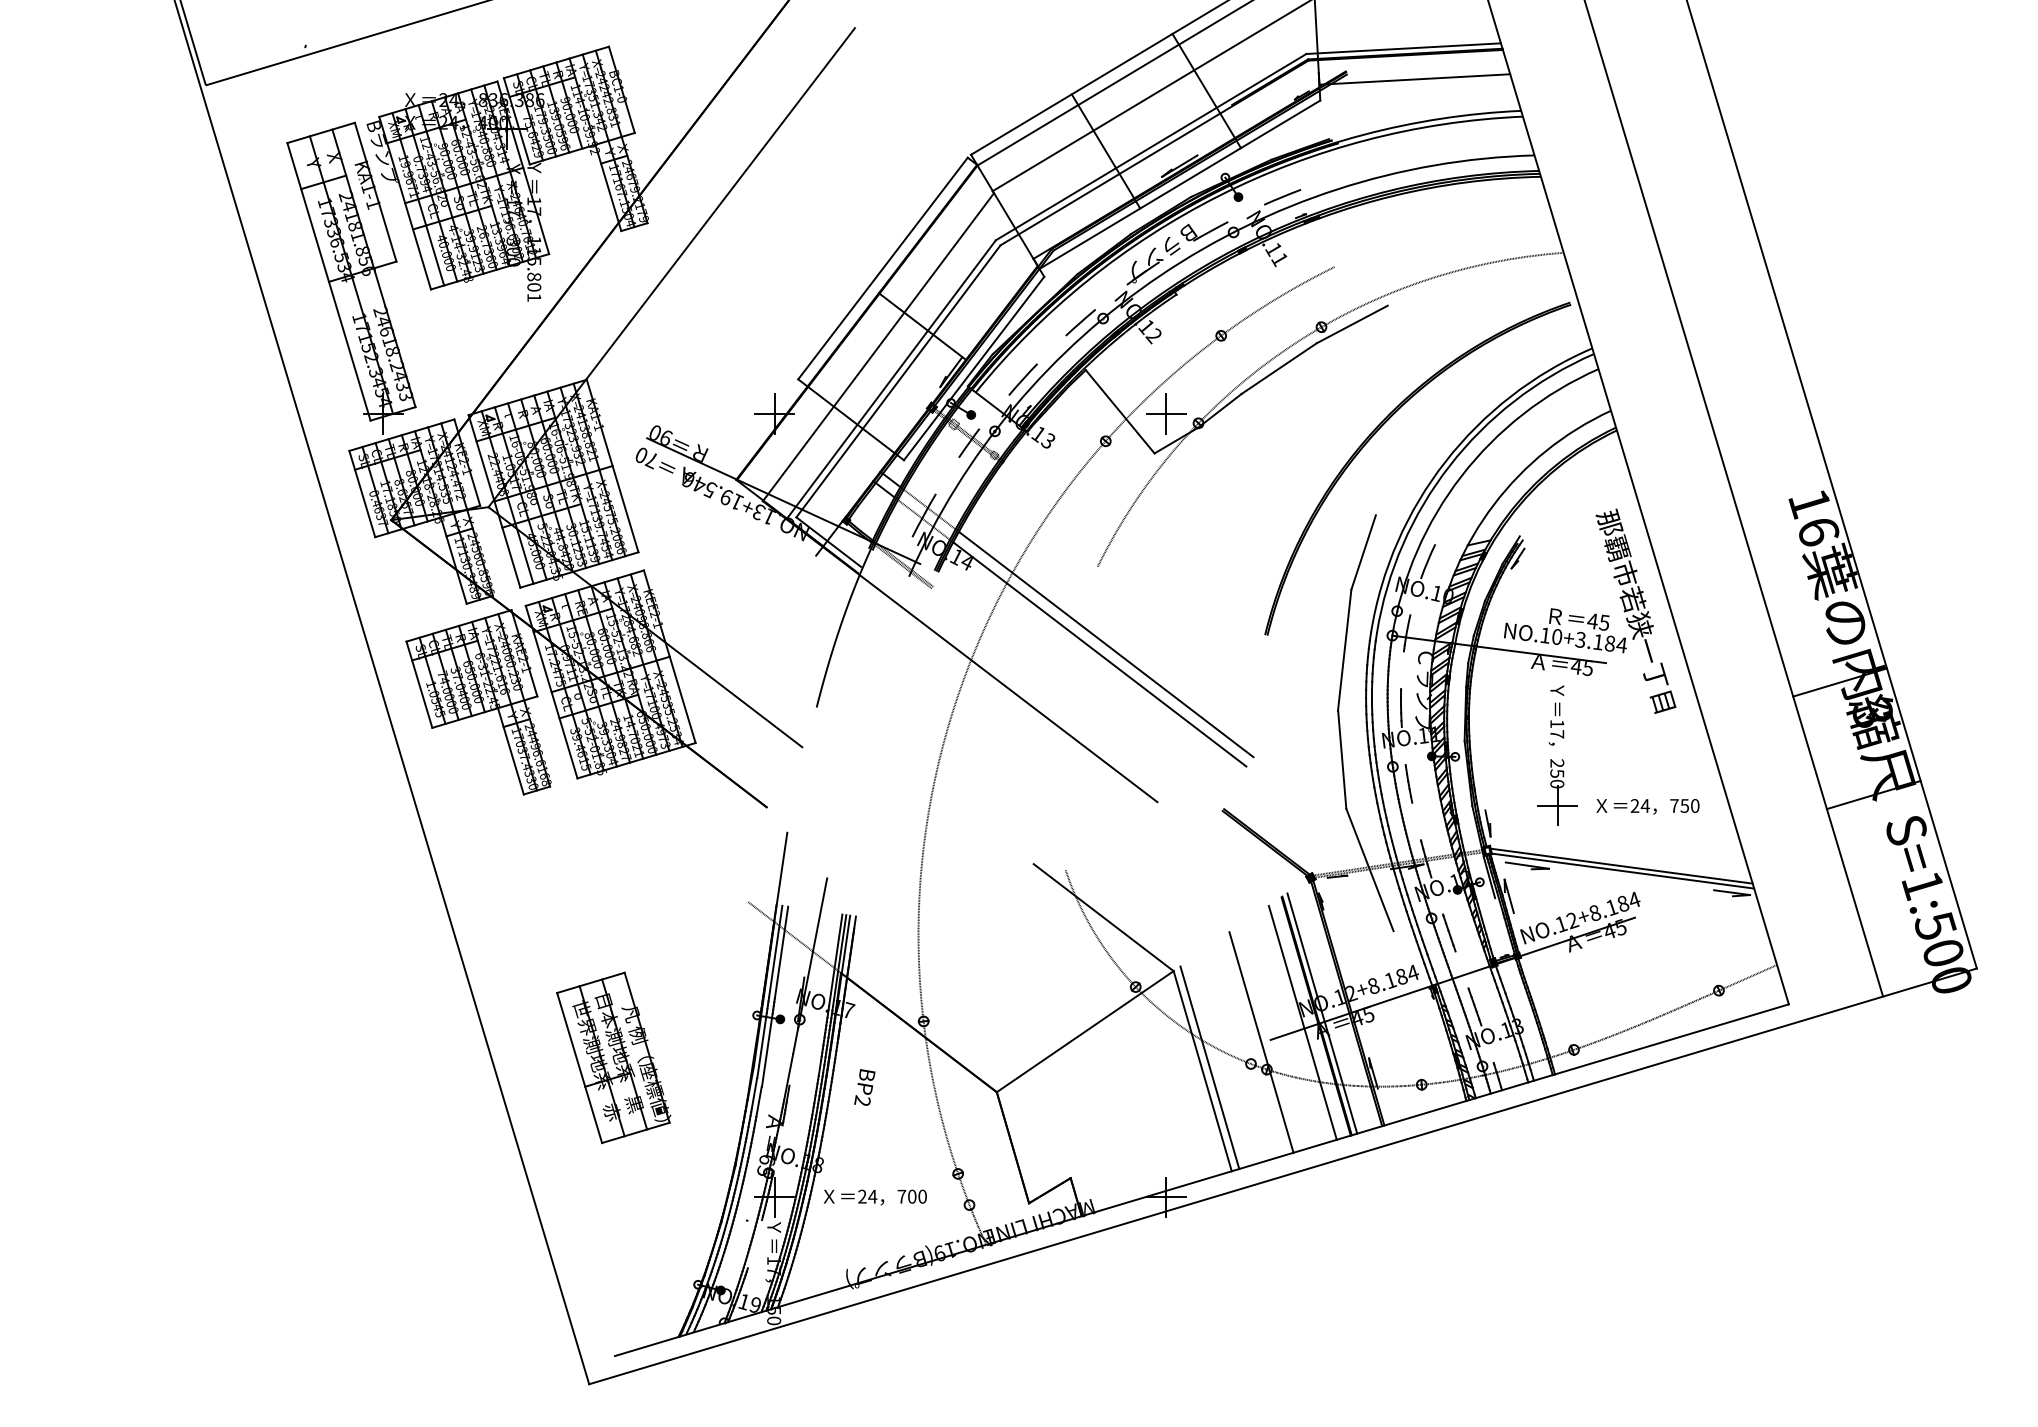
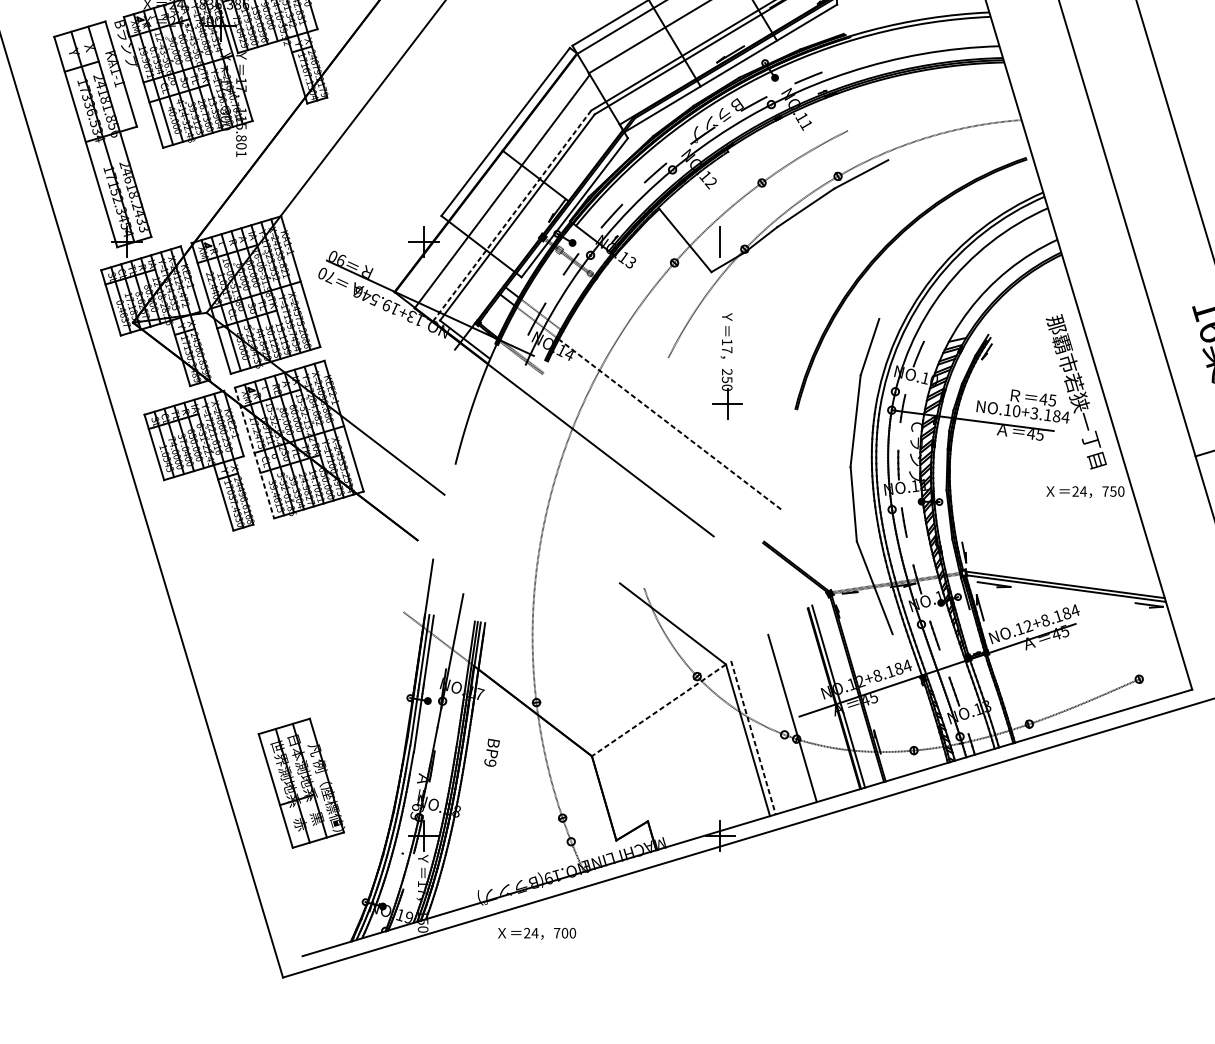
line: (891, 379) -> (512, 216), solid -> dashed
line: (1165, 414) -> (719, 242), removed
line: (1106, 644) -> (675, 416), removed
line: (1100, 654) -> (670, 424), solid -> dashed
line: (551, 692) -> (254, 453), solid -> dashed
part: (1557, 755) -> (727, 366), moved
text: (1647, 806) -> (1085, 491), moved
line: (1749, 977) -> (1162, 669), removed
line: (1302, 1022) -> (823, 703), removed
line: (1084, 1031) -> (658, 710), solid -> dashed
part: (613, 1057) -> (301, 782), moved
line: (1210, 1068) -> (753, 738), solid -> dashed
text: (862, 1100) -> (490, 762), BP2 -> BP9
text: (875, 1197) -> (537, 933), moved

